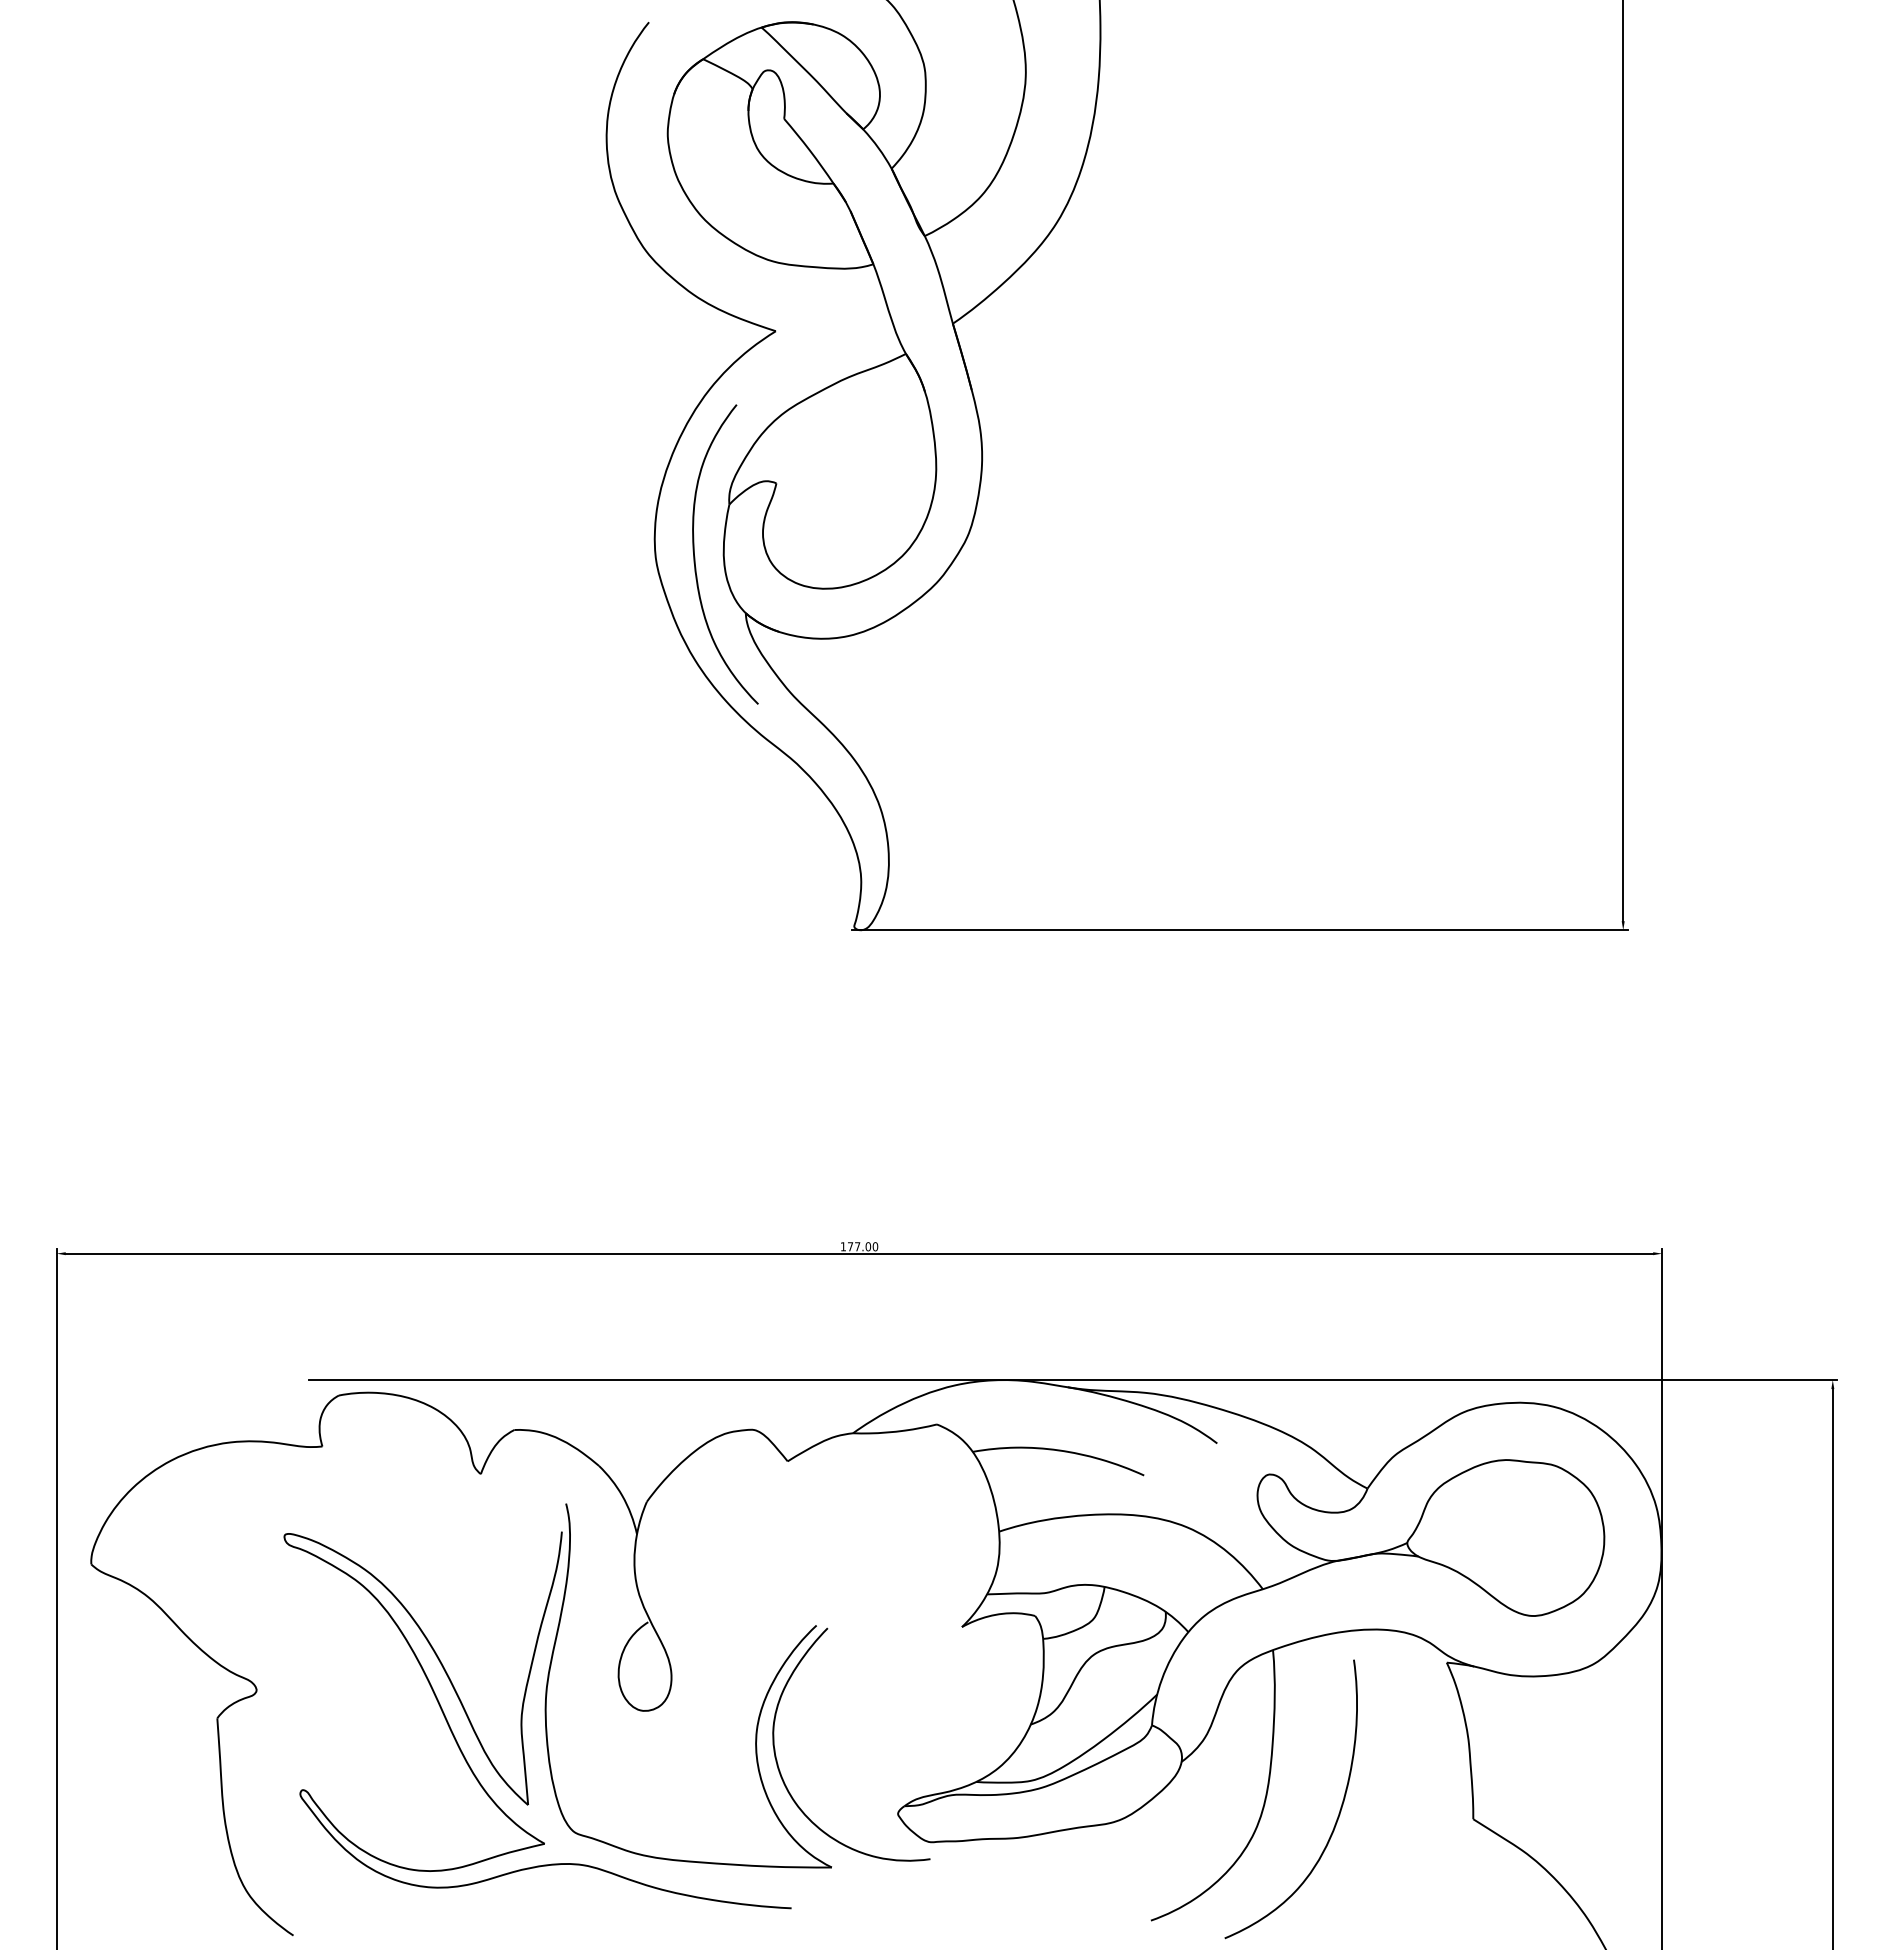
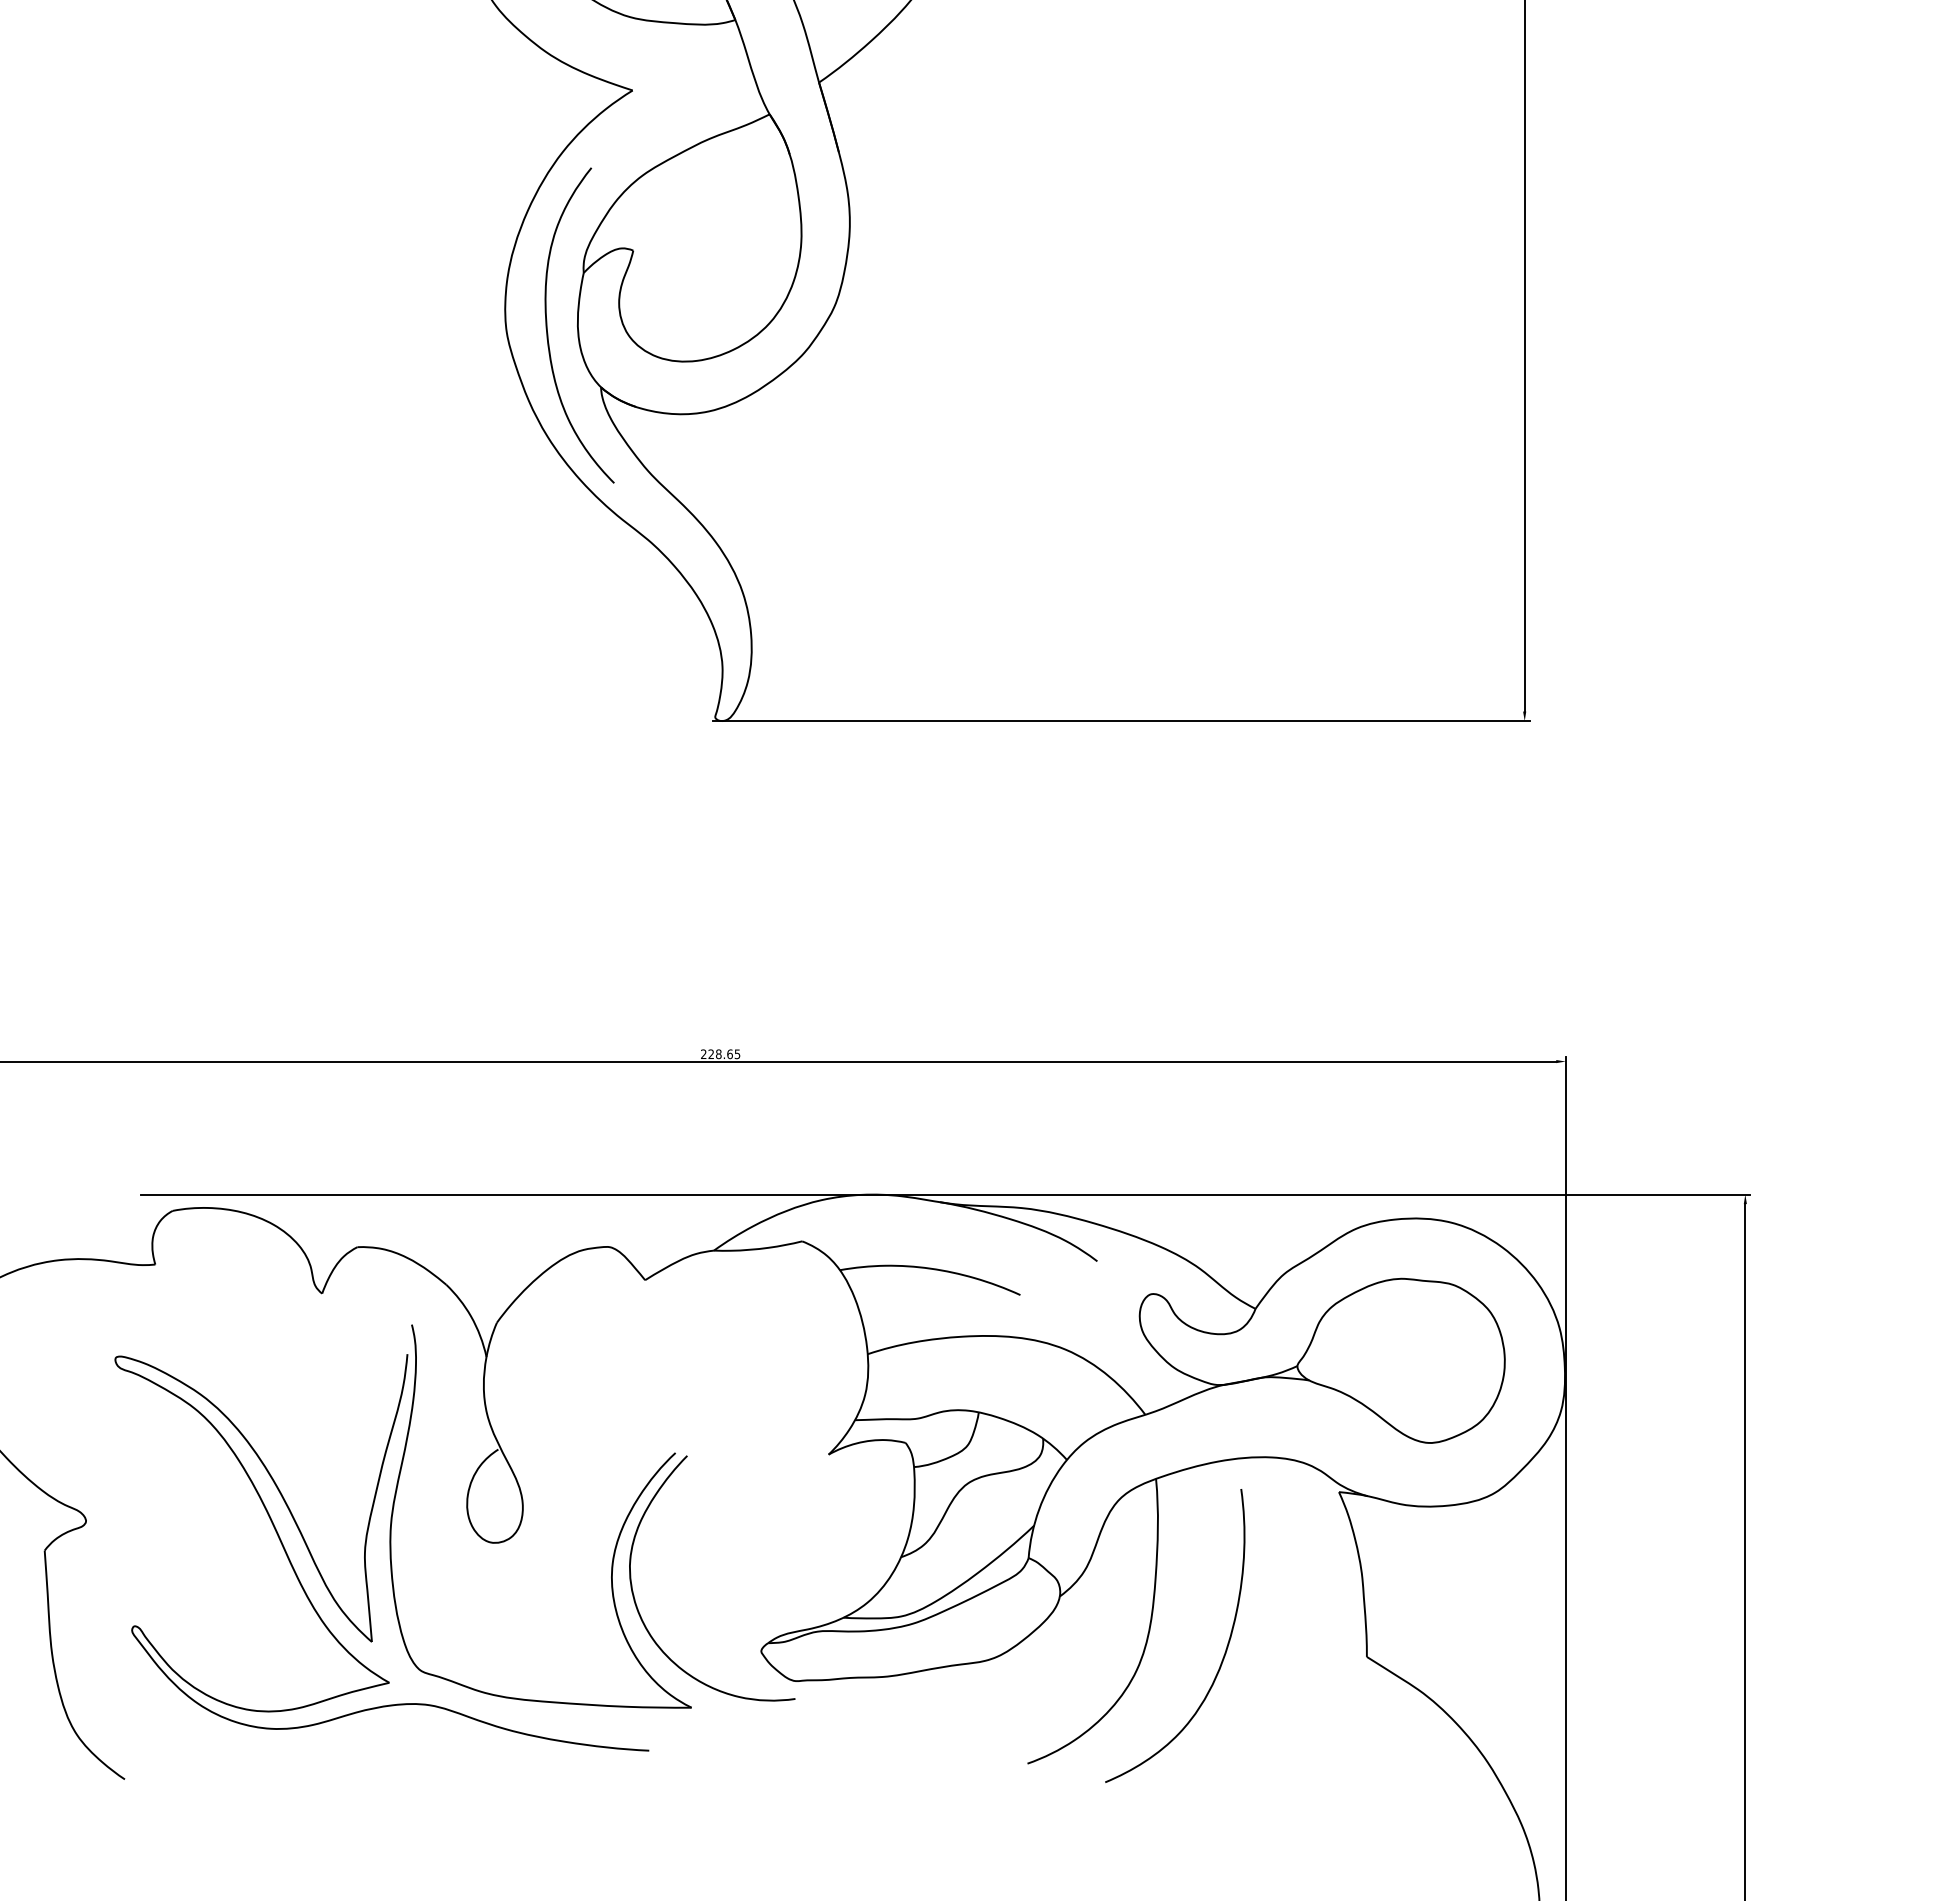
text: (859, 1246) -> (720, 1054), 177.00 -> 228.65

